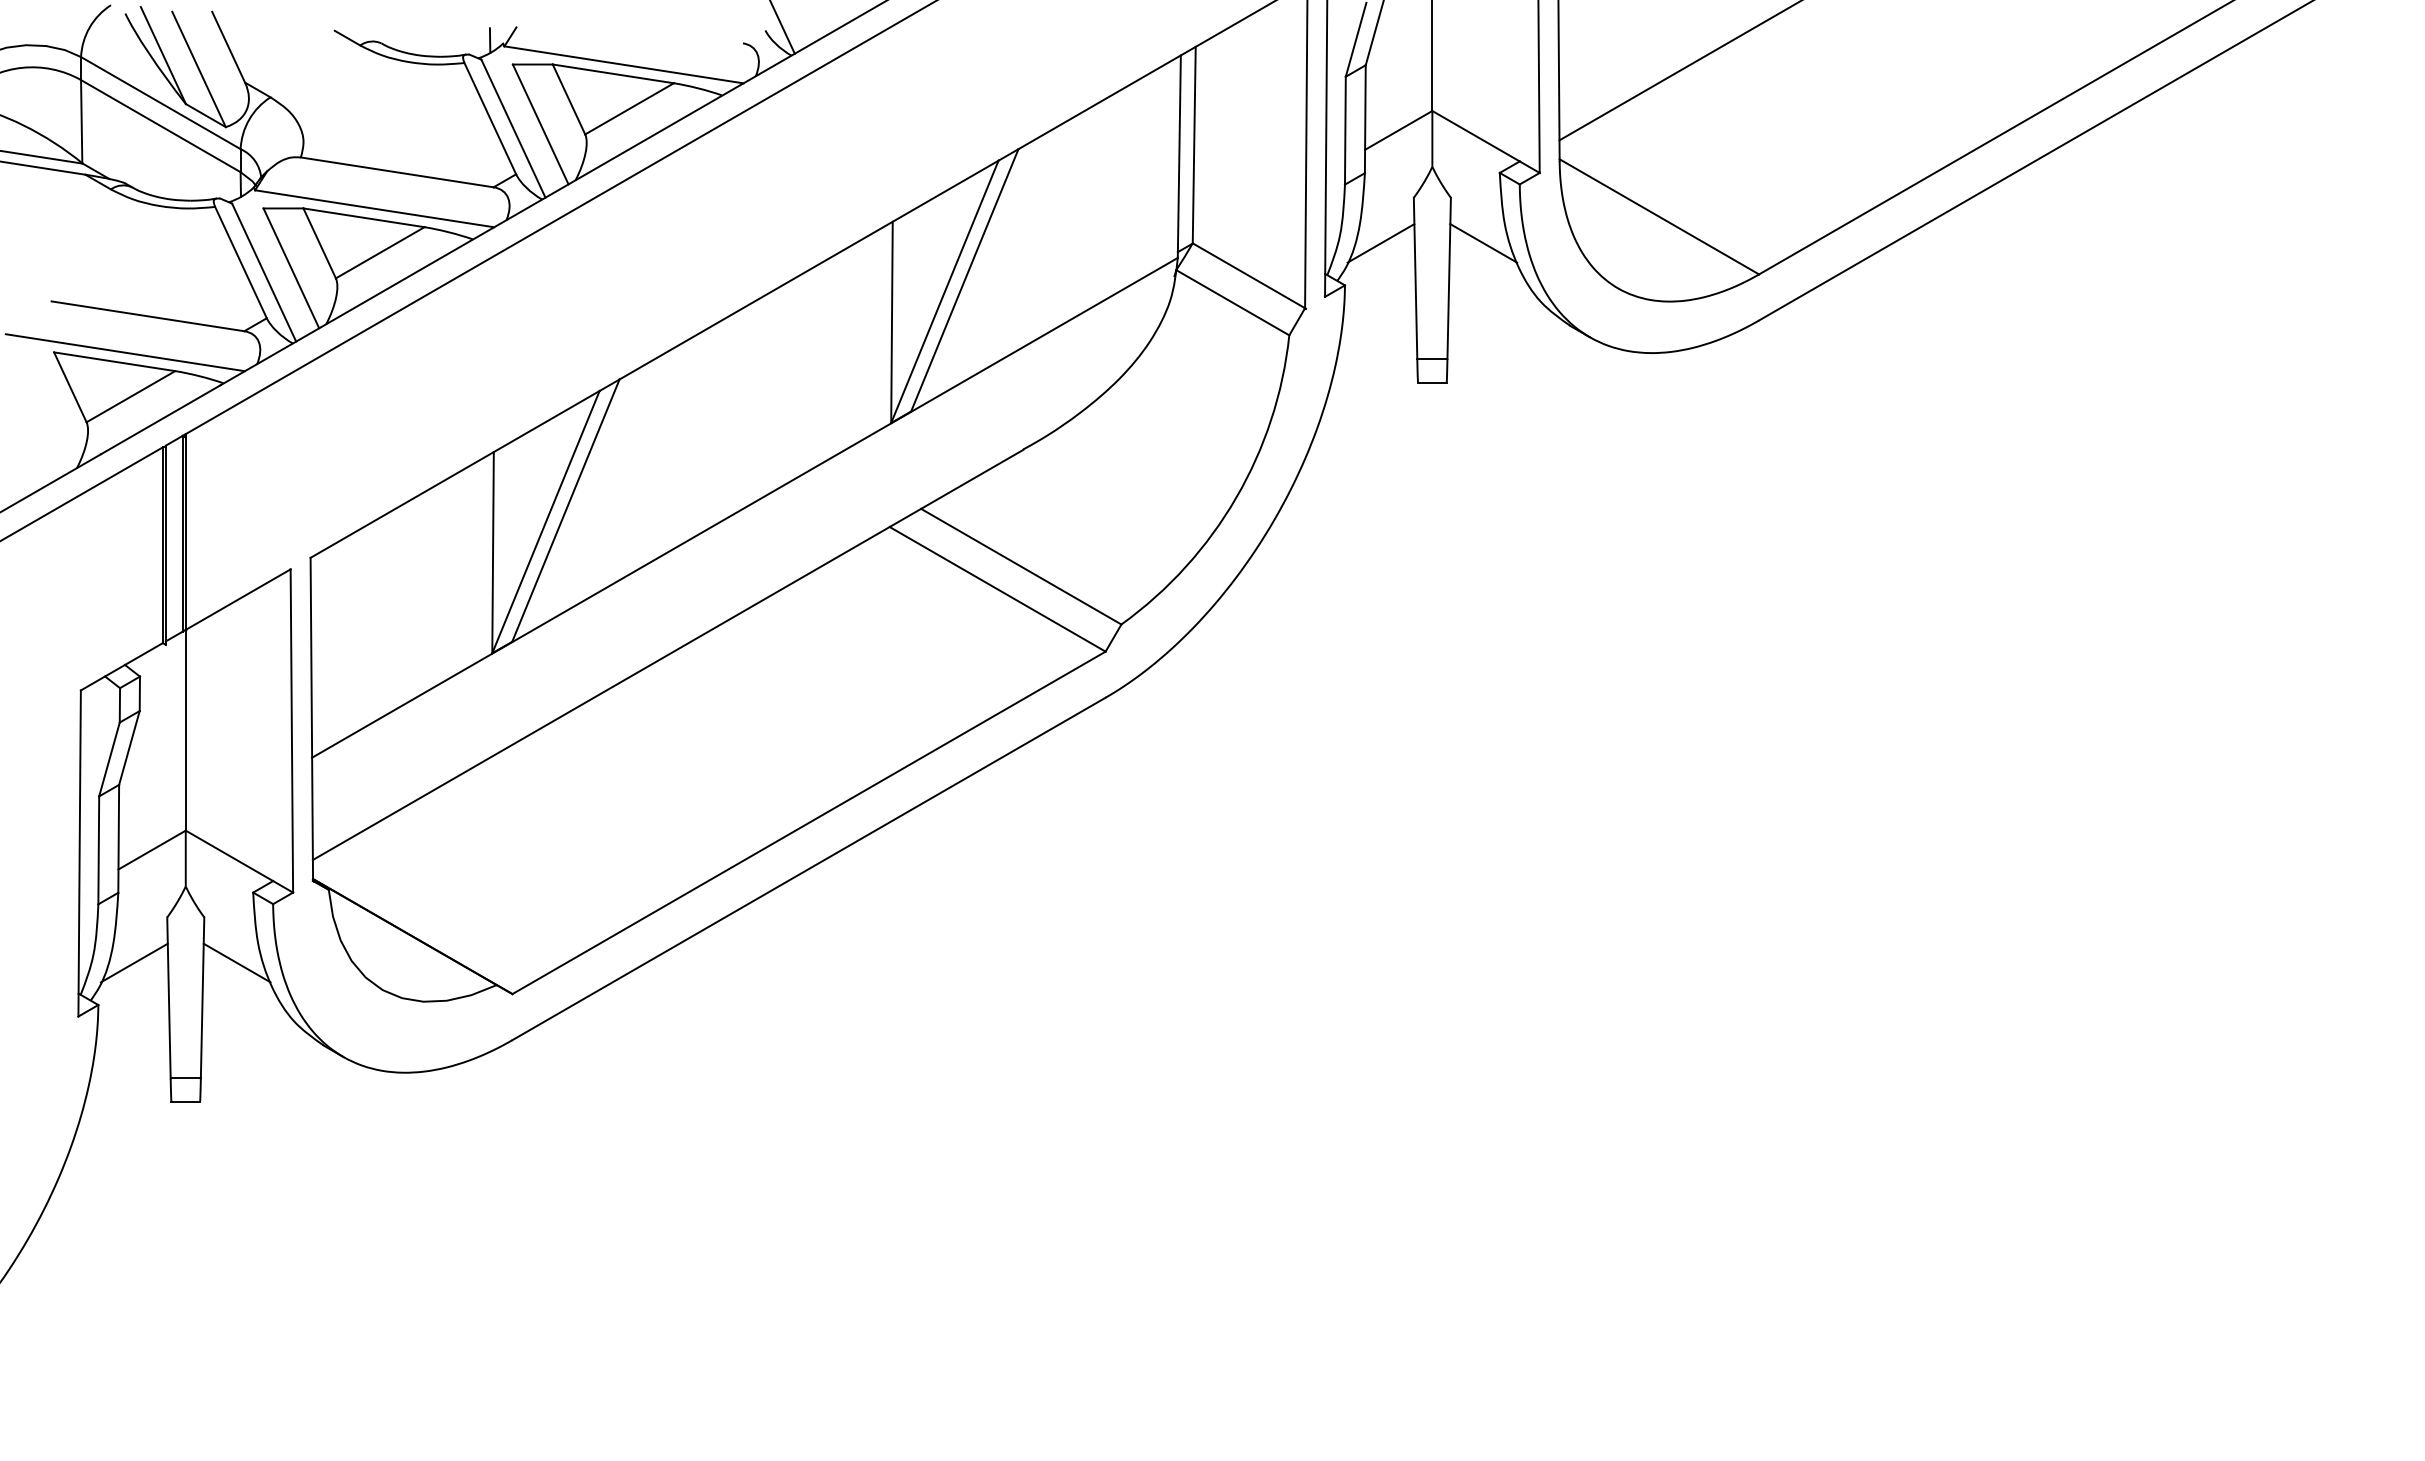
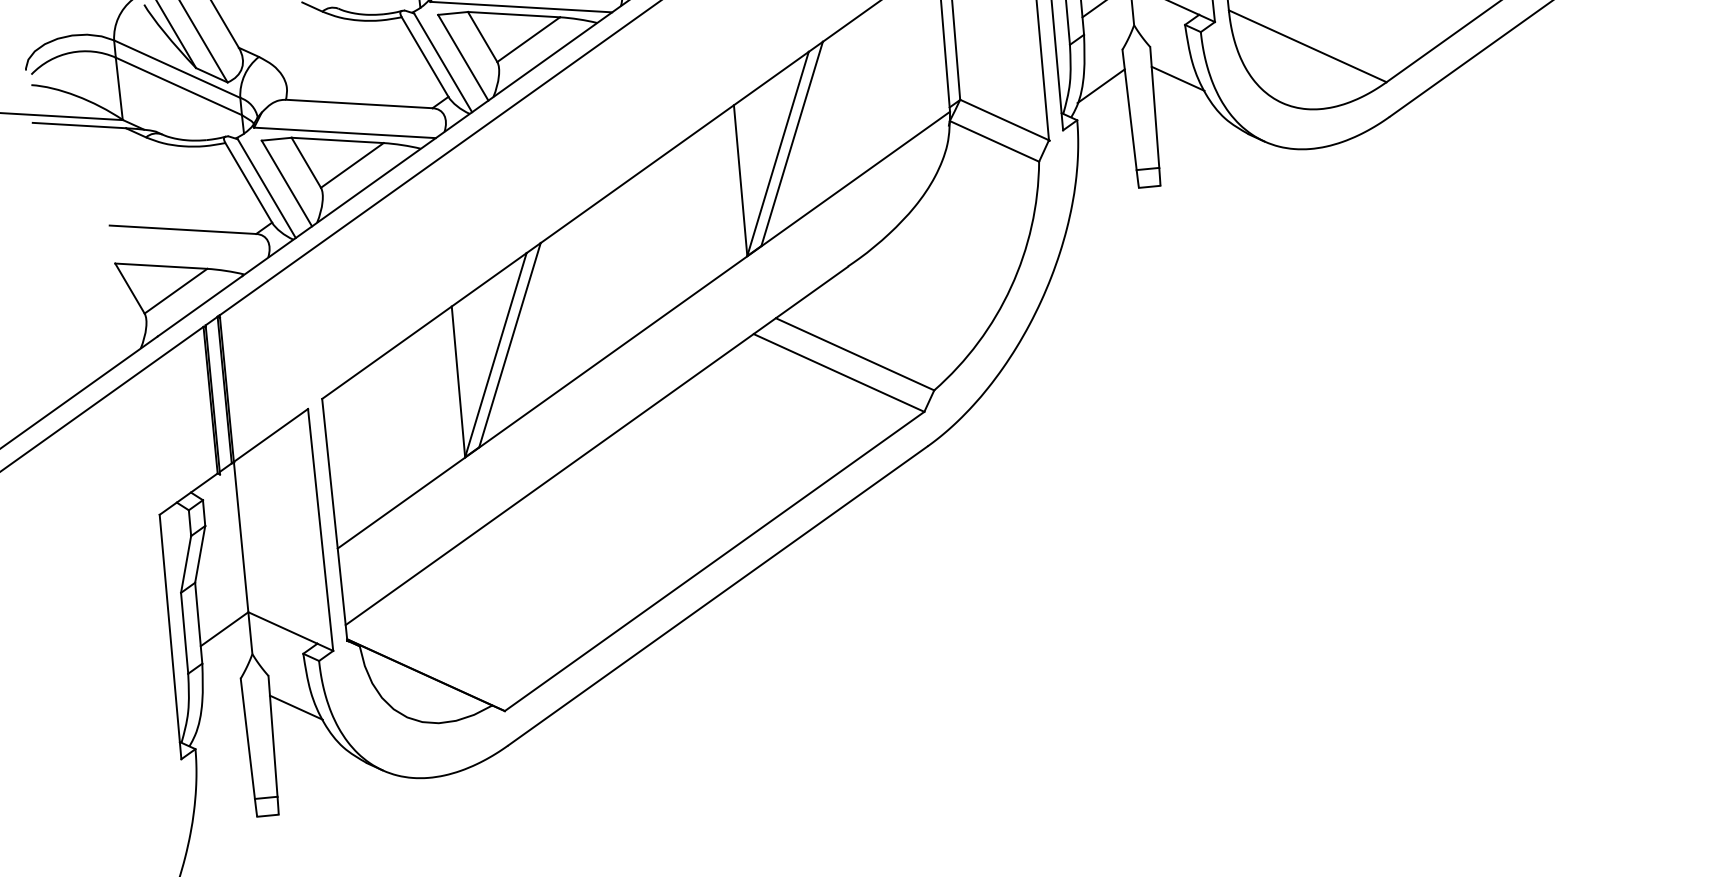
line: (124, 352) -> (168, 258), removed
line: (133, 962) -> (218, 714), removed

